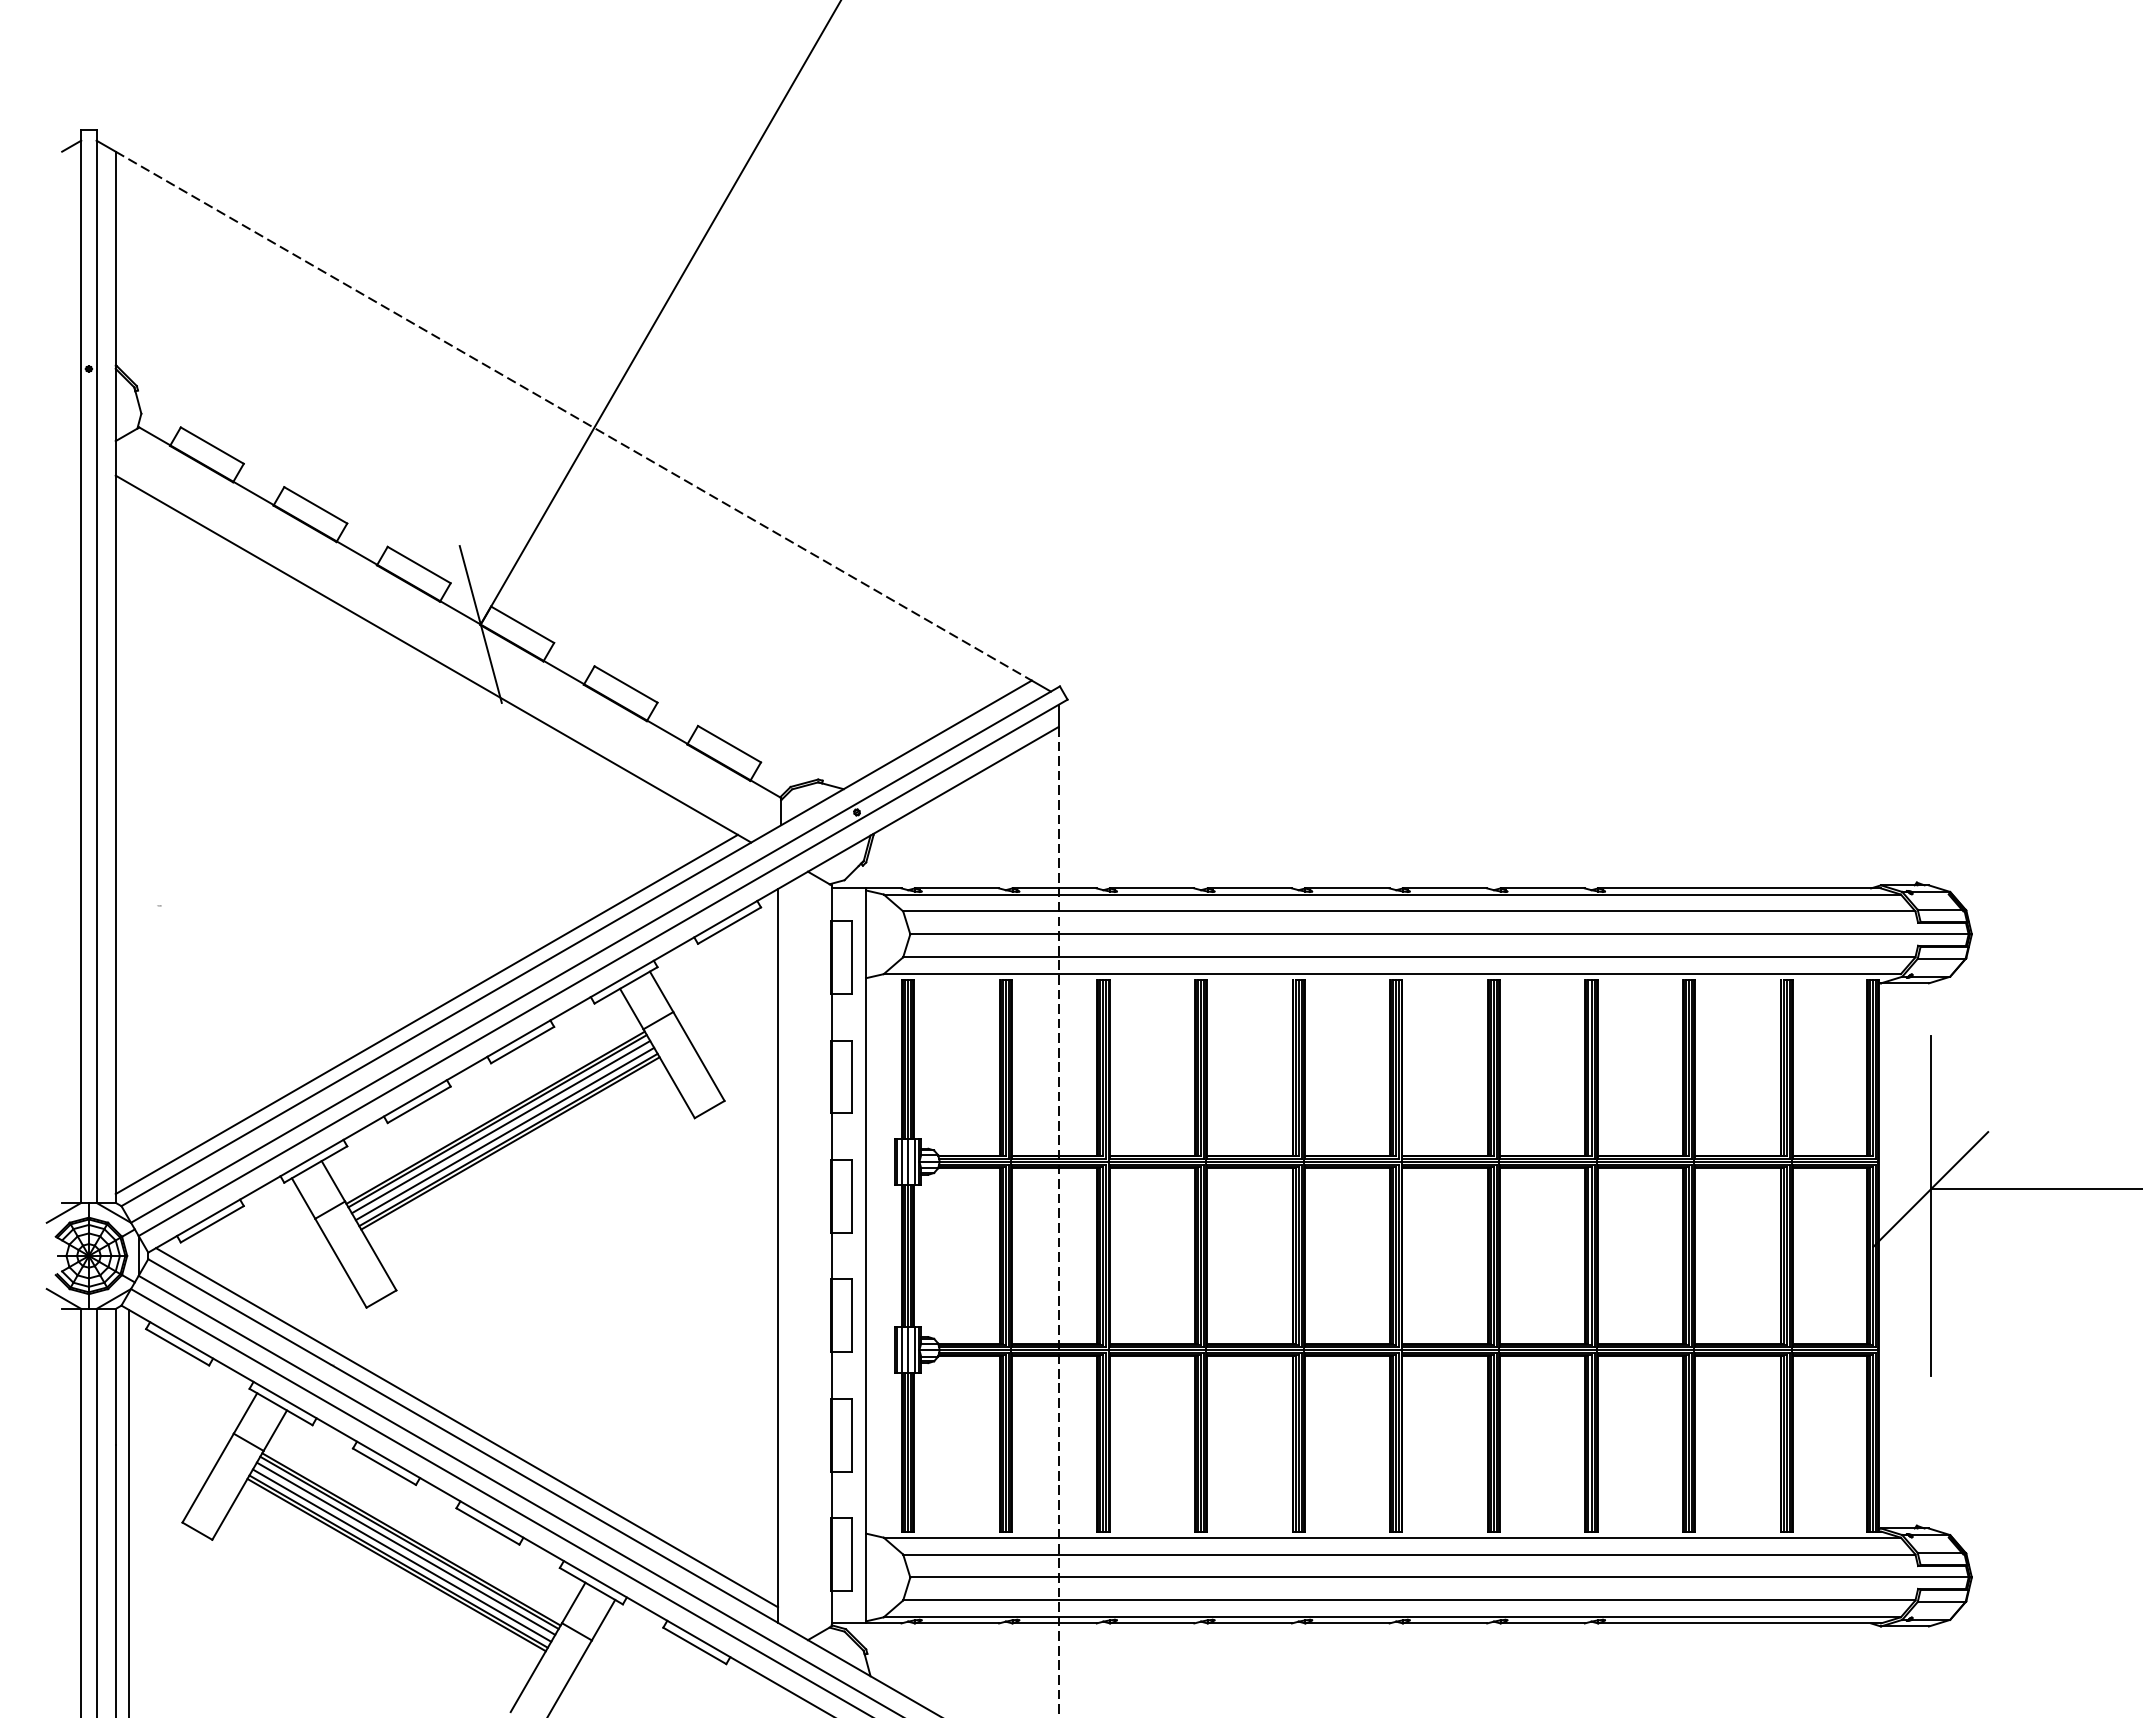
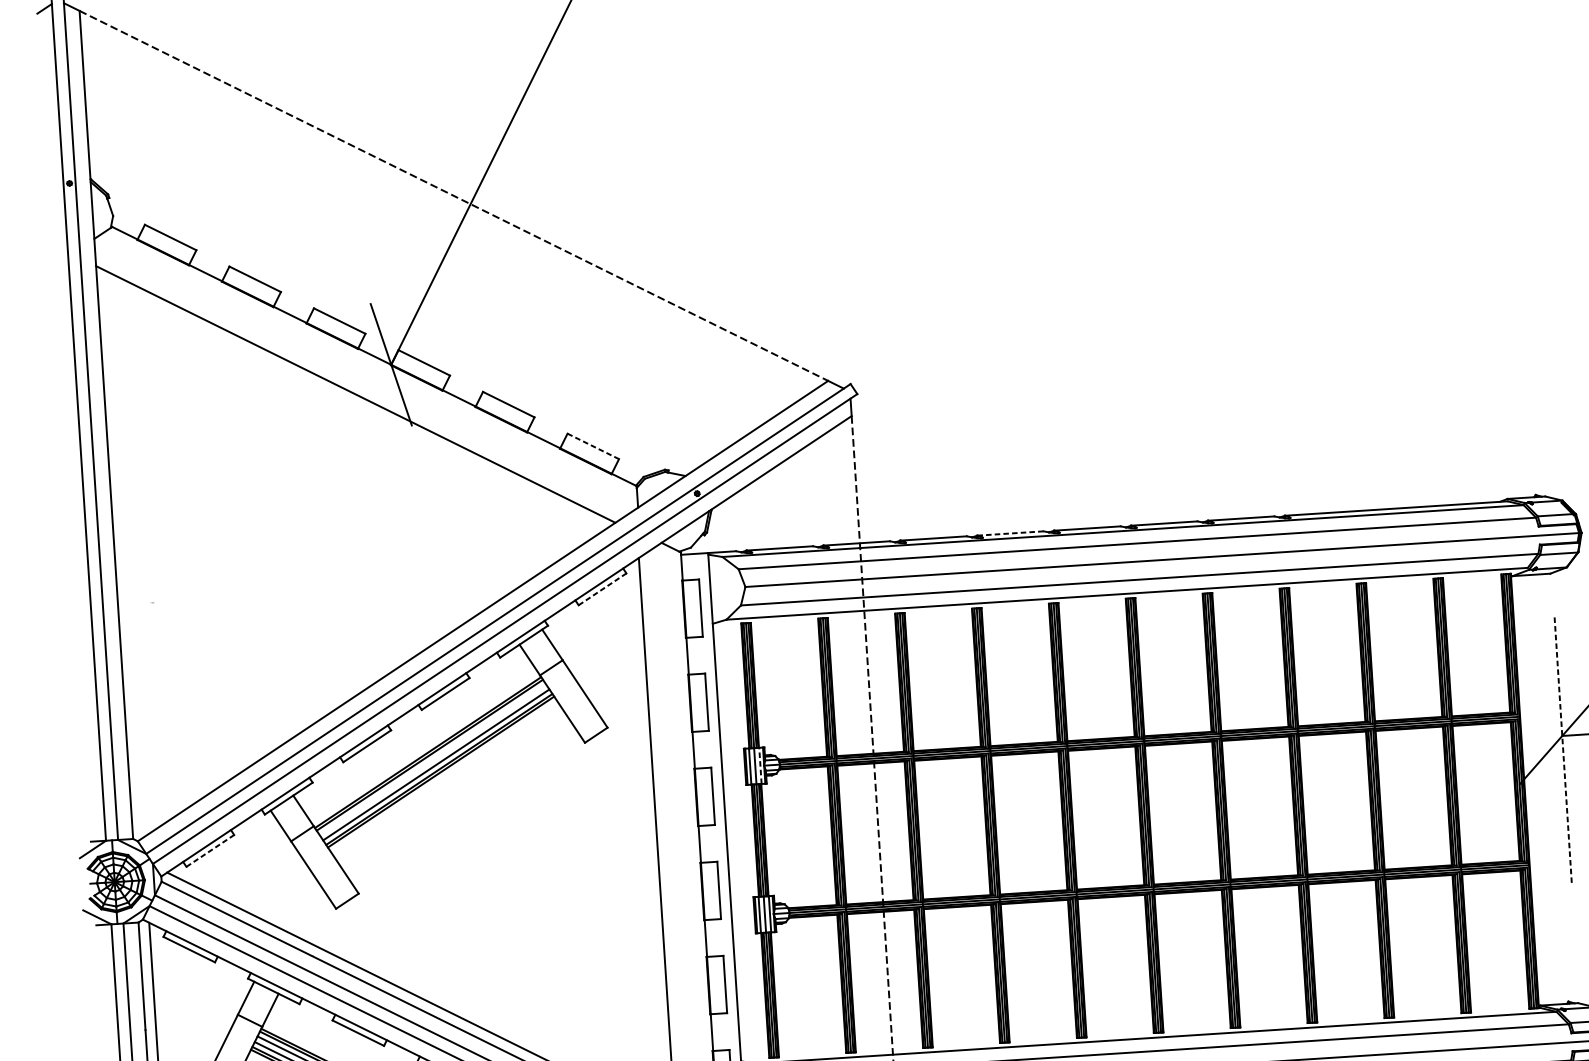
line: (729, 744) -> (593, 446), solid -> dashed
line: (1250, 888) -> (1011, 533), solid -> dashed
line: (729, 925) -> (602, 589), solid -> dashed
line: (426, 1014) -> (368, 674), removed
line: (500, 1127) -> (432, 760), removed
line: (914, 1161) -> (760, 765), solid -> dashed
line: (1930, 1206) -> (1562, 749), solid -> dashed
line: (212, 1224) -> (210, 851), solid -> dashed

